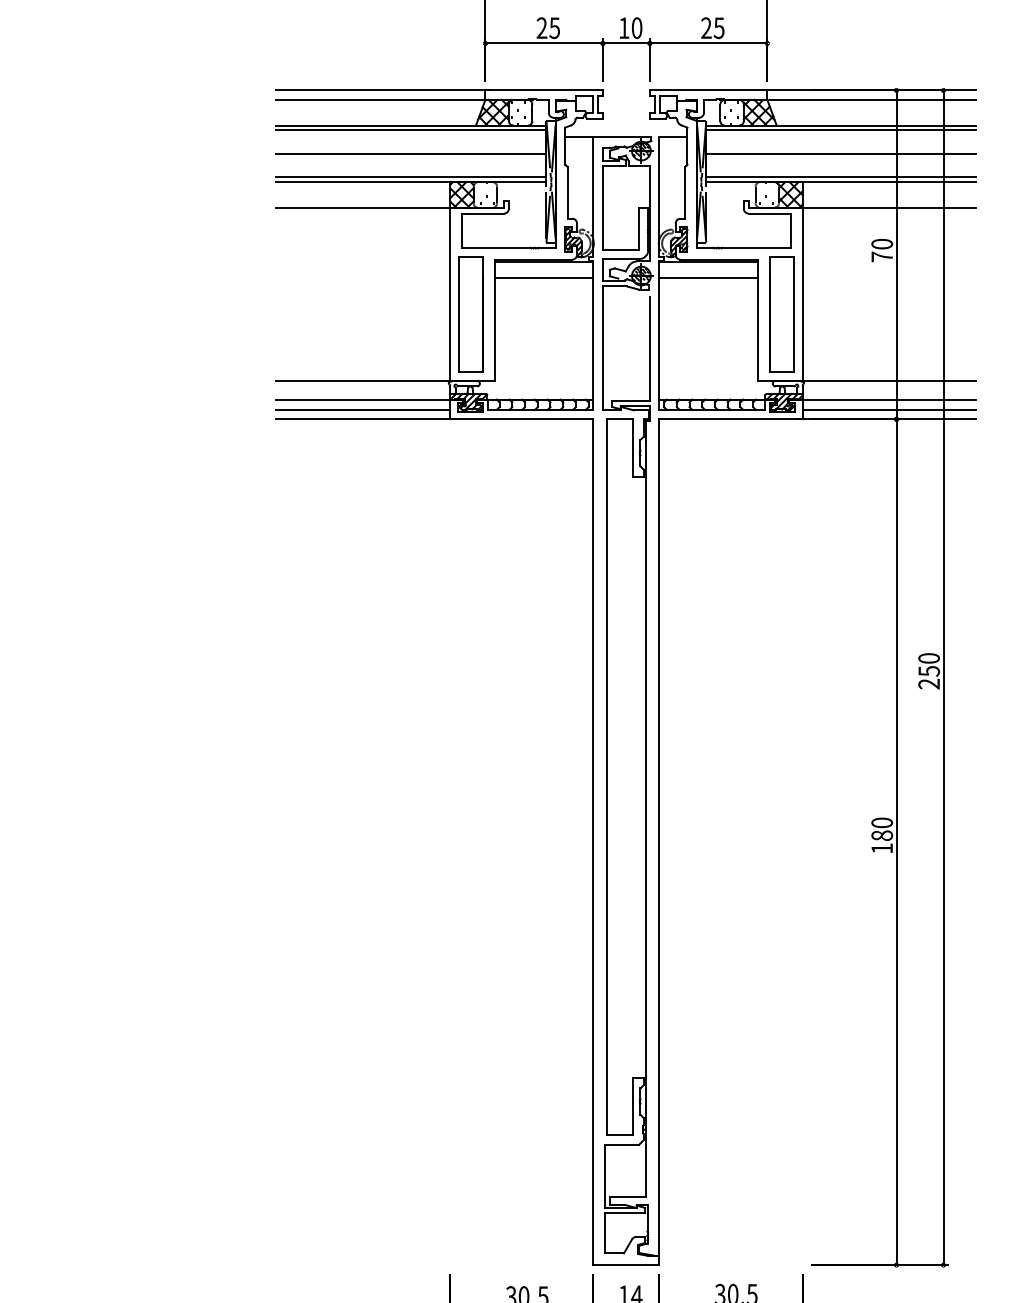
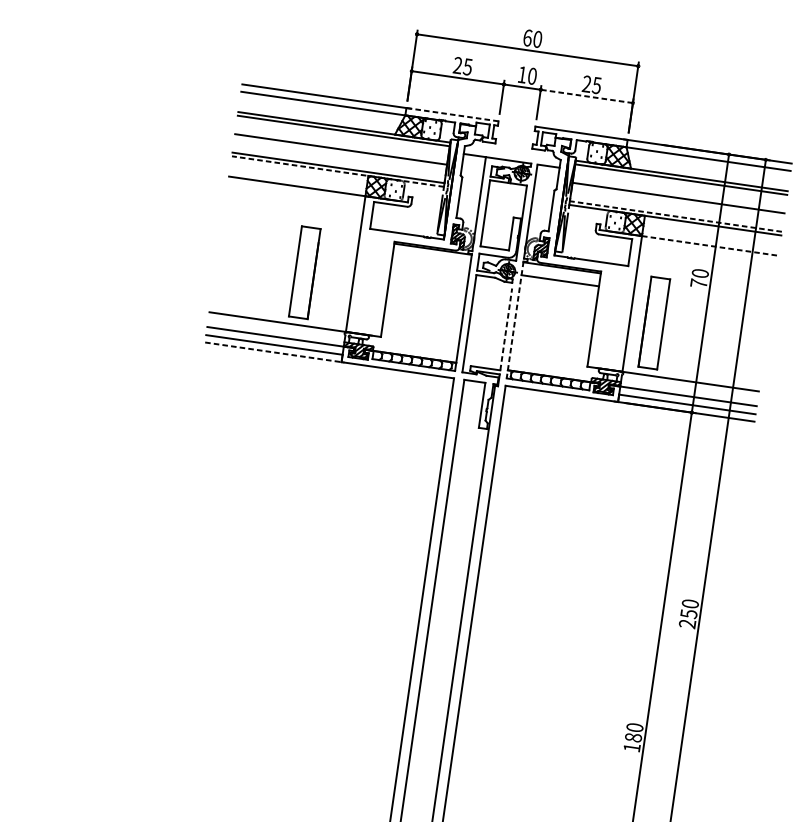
line: (708, 43) -> (586, 96), solid -> dashed
line: (544, 90) -> (452, 114), solid -> dashed
line: (840, 177) -> (675, 216), solid -> dashed
line: (410, 182) -> (337, 171), solid -> dashed
line: (889, 207) -> (710, 245), solid -> dashed
line: (543, 278) -> (430, 262), removed
part: (470, 314) -> (304, 272), moved
part: (781, 314) -> (654, 323), moved
line: (659, 335) -> (515, 320), solid -> dashed
line: (649, 348) -> (506, 329), solid -> dashed
line: (365, 419) -> (275, 352), solid -> dashed

